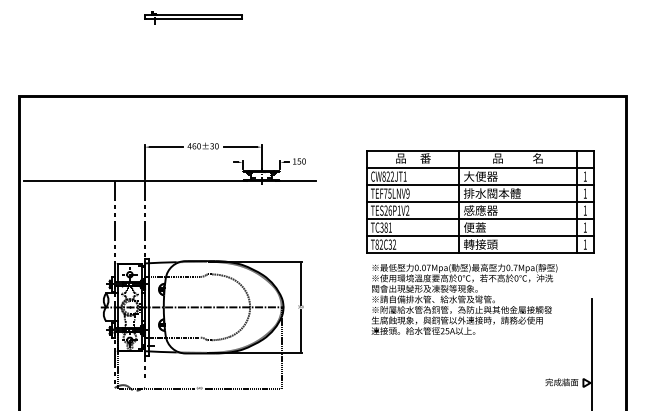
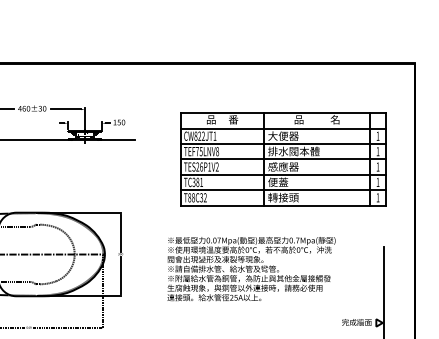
text: (407, 193) -> (217, 151), TEF75LNV9 -> TEF75LNV8
text: (381, 244) -> (193, 197), T82C32 -> T88C32
text: (464, 299) -> (251, 269), moved

